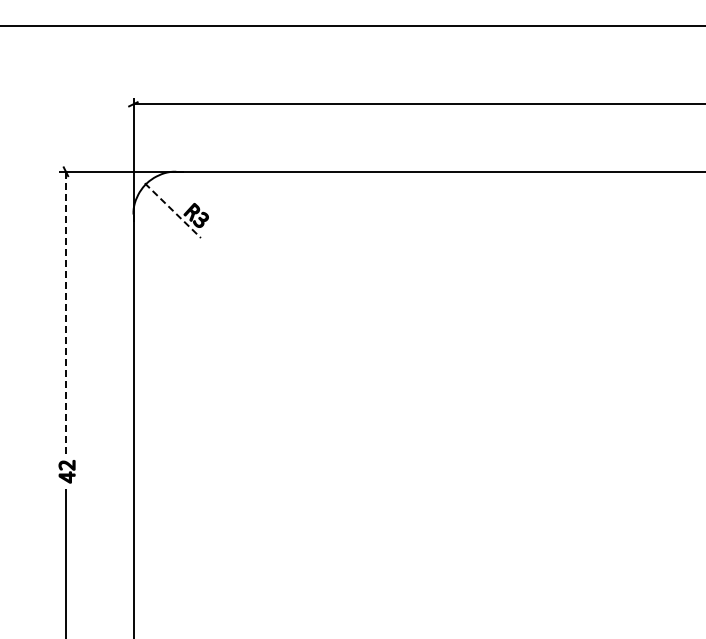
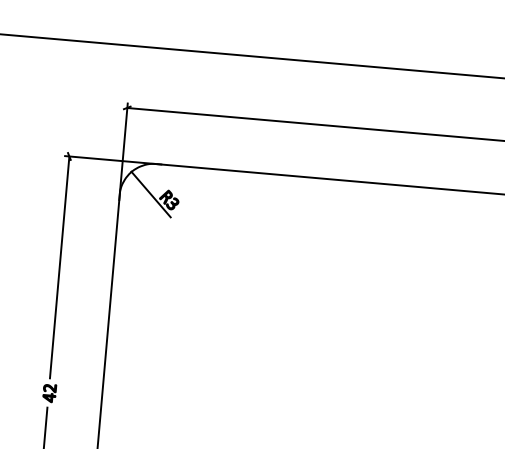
line: (173, 210) -> (151, 194), dashed -> solid
line: (65, 313) -> (59, 268), dashed -> solid

